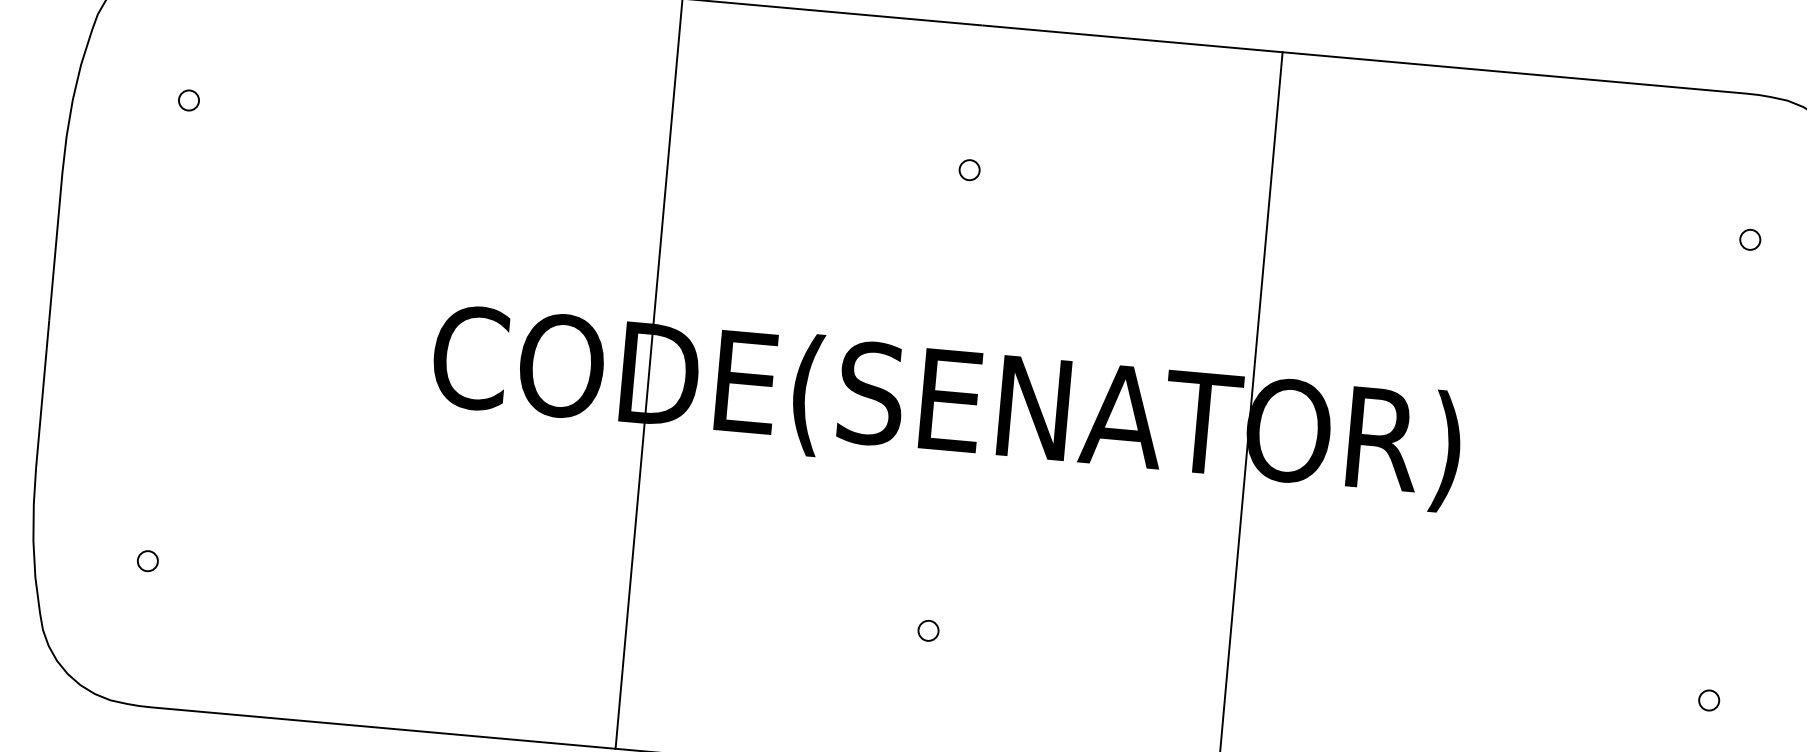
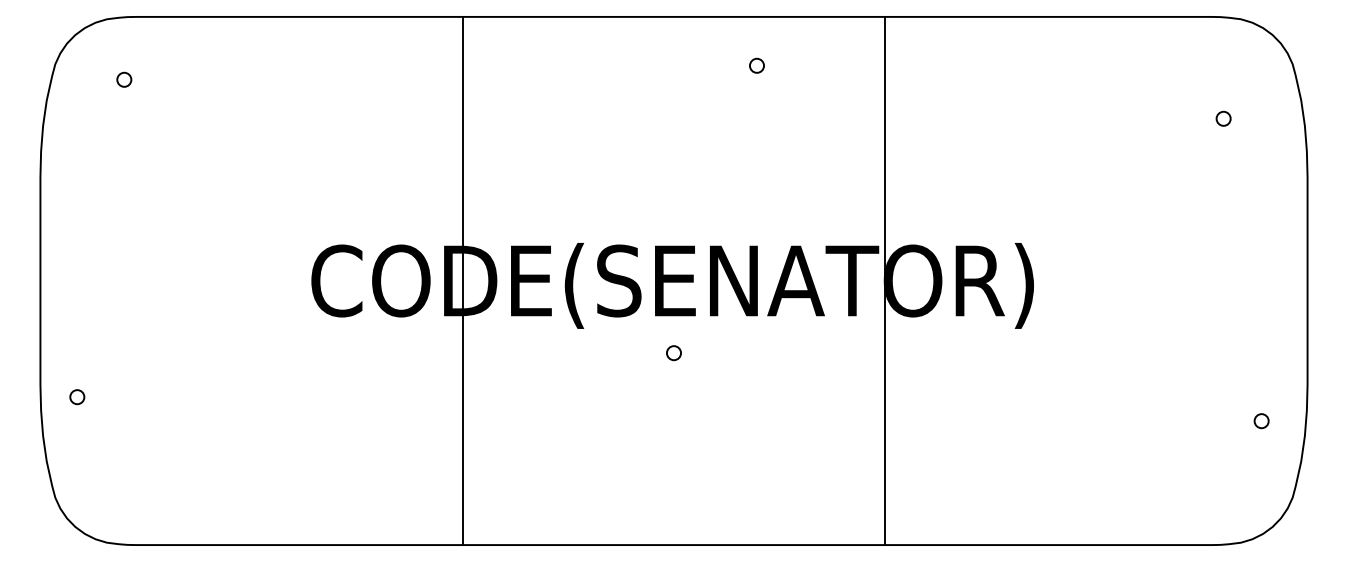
circle: (189, 100) -> (124, 79), moved
circle: (968, 169) -> (756, 65), moved
circle: (148, 561) -> (77, 397), moved
circle: (927, 631) -> (673, 353), moved
circle: (1708, 700) -> (1261, 421), moved

